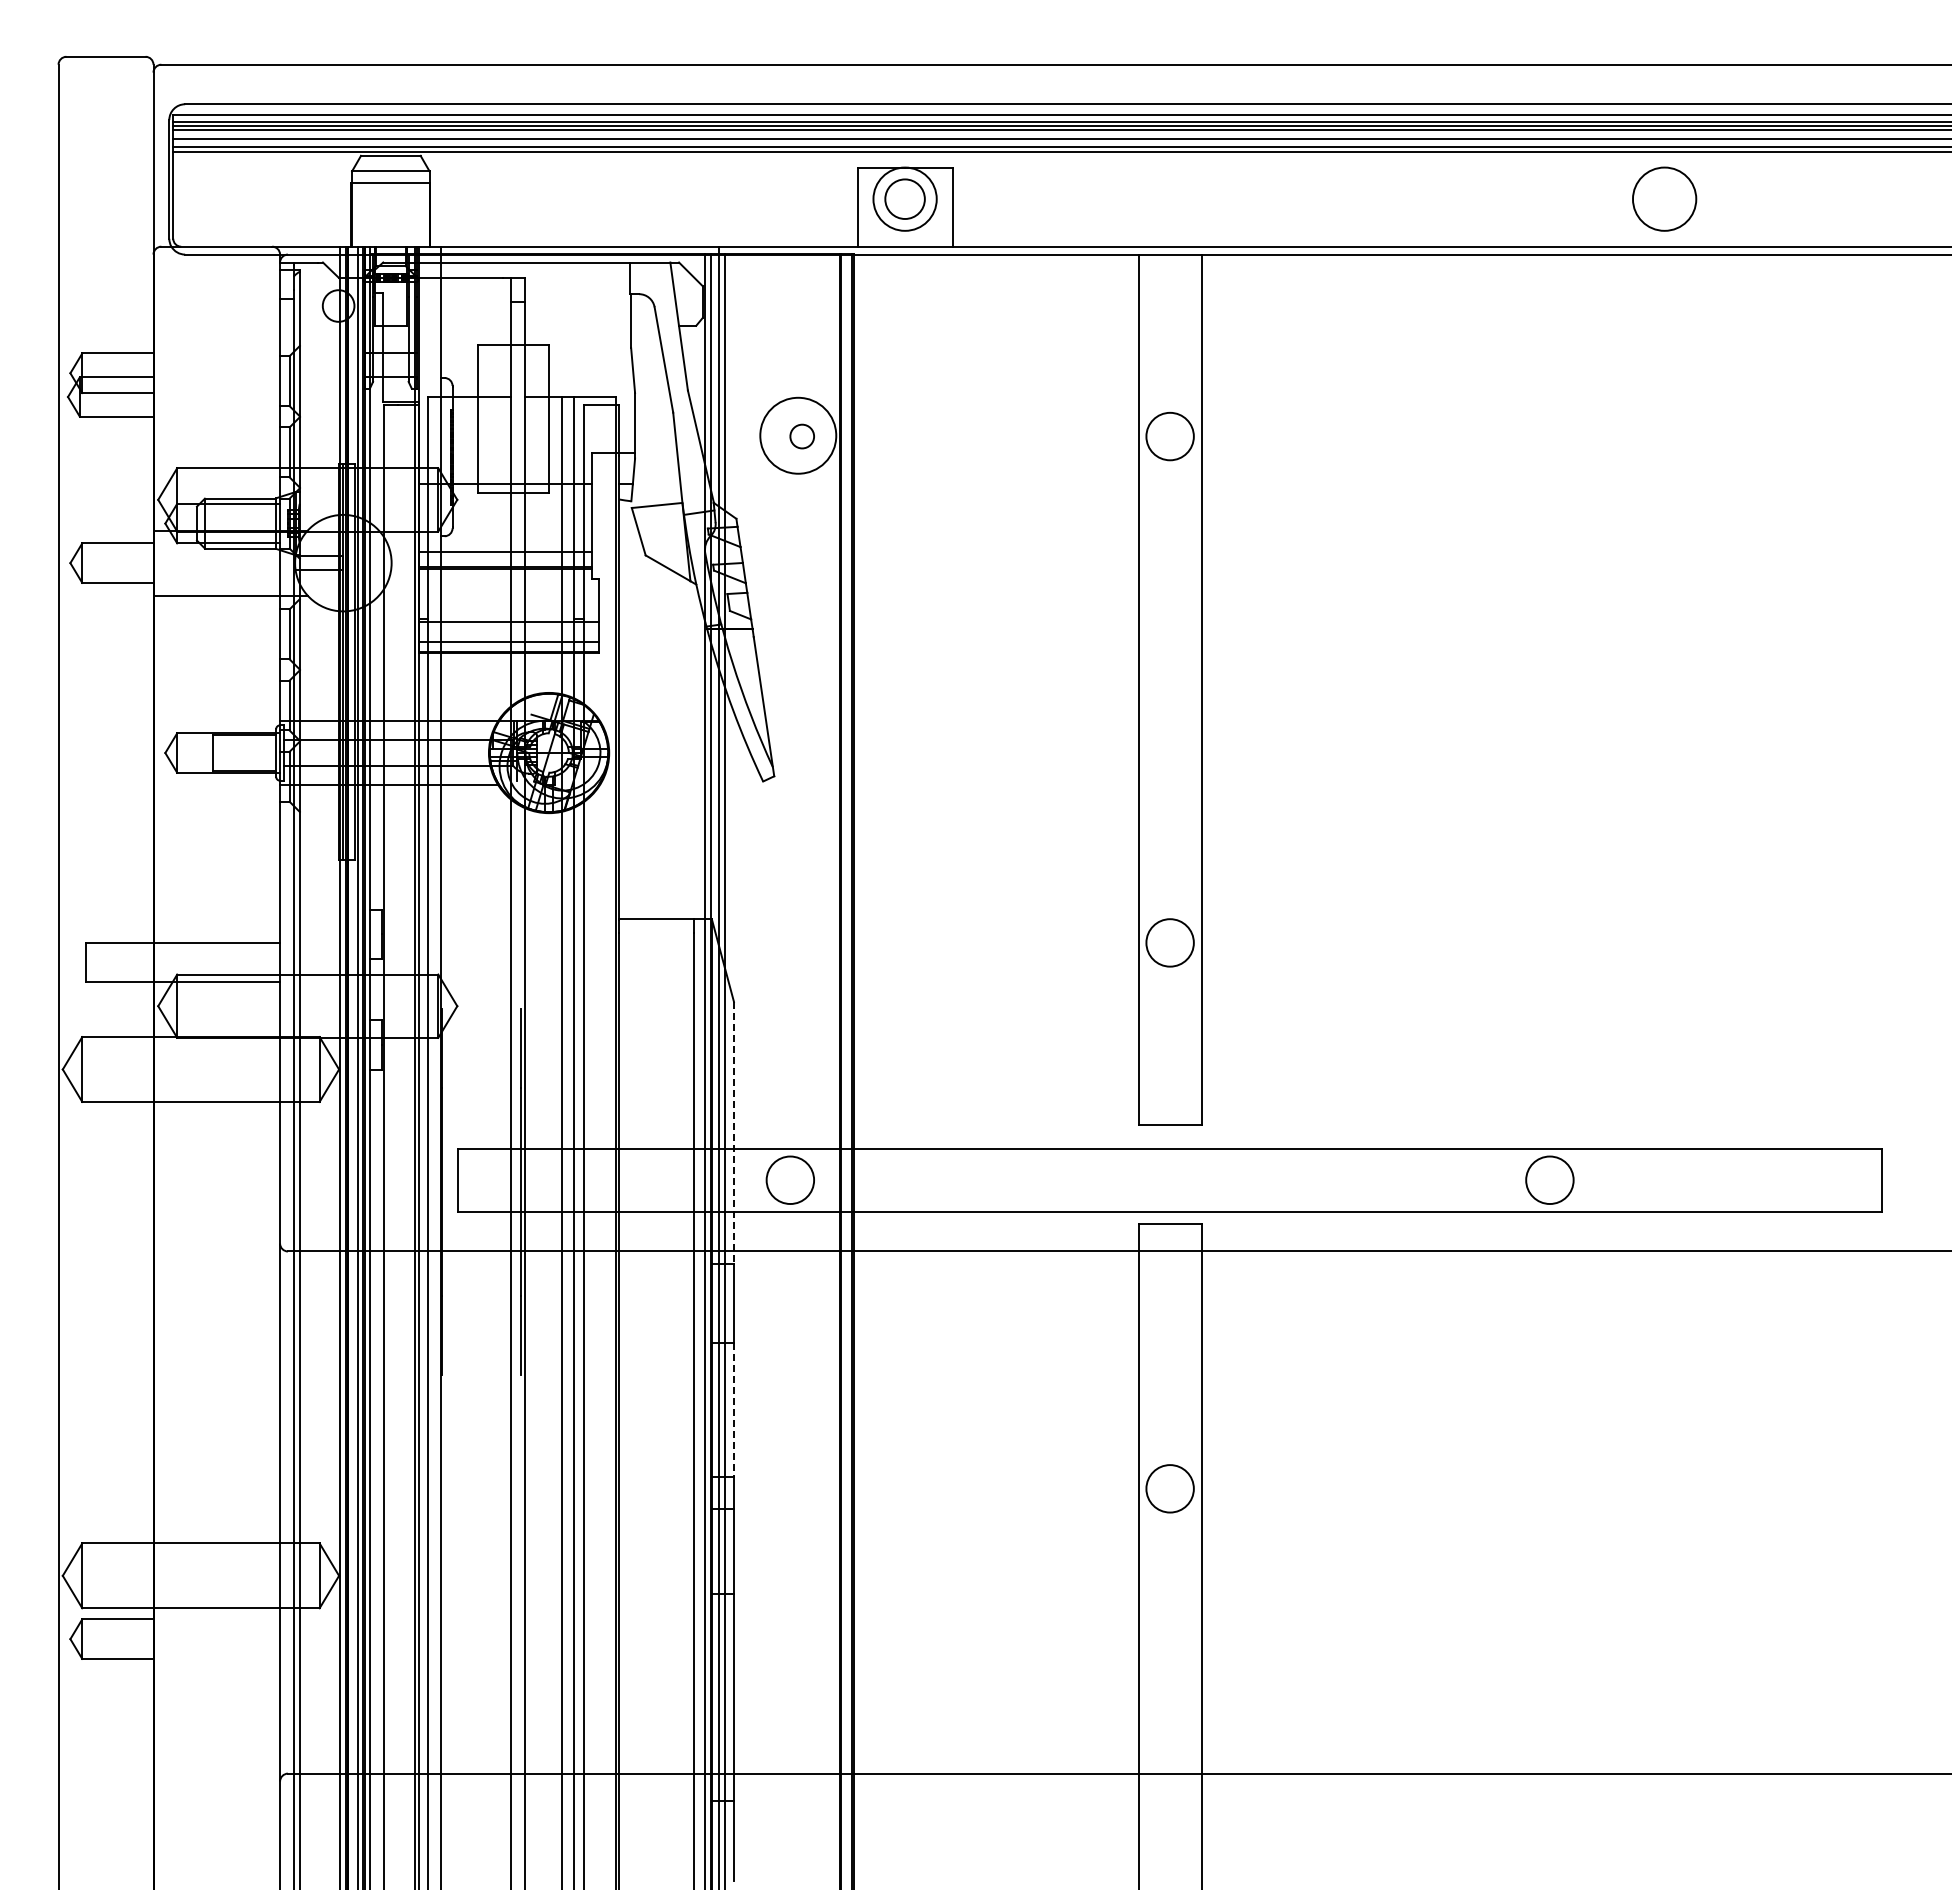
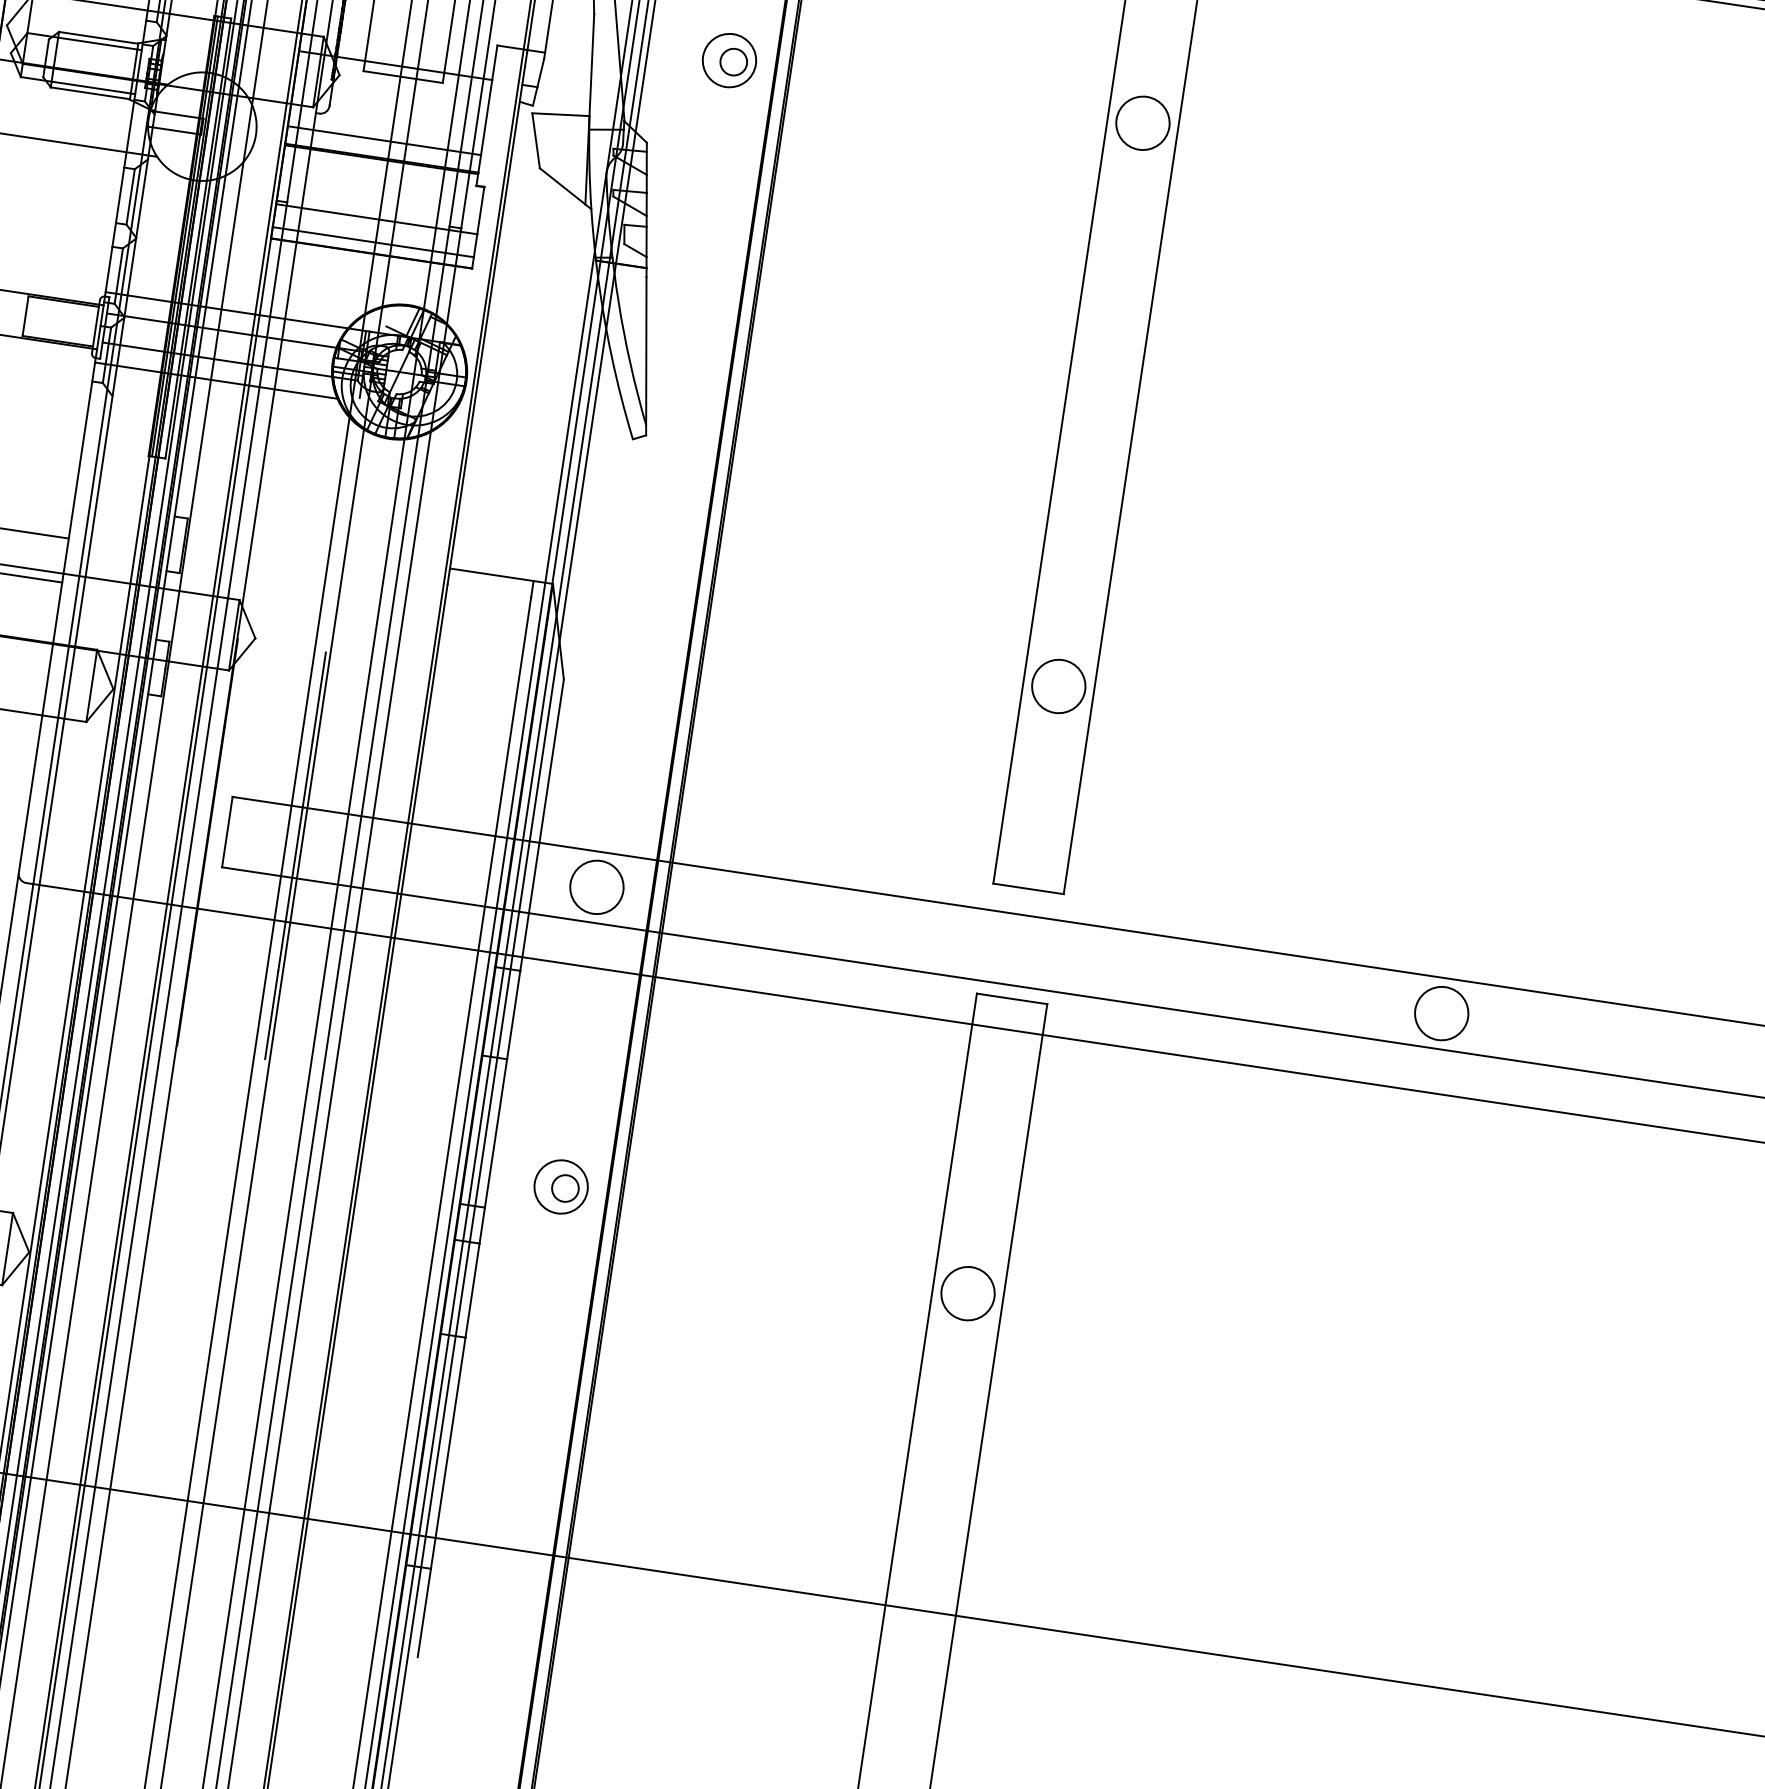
circle: (798, 435) -> (729, 60), size x0.62
line: (733, 1132) -> (541, 824), dashed -> solid
line: (733, 1409) -> (495, 1132), dashed -> solid
part: (797, 1448) -> (560, 1186), added

